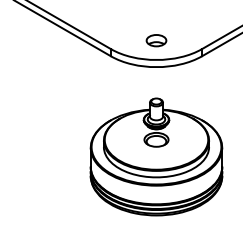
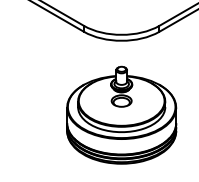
part: (156, 40) -> (121, 18), removed

